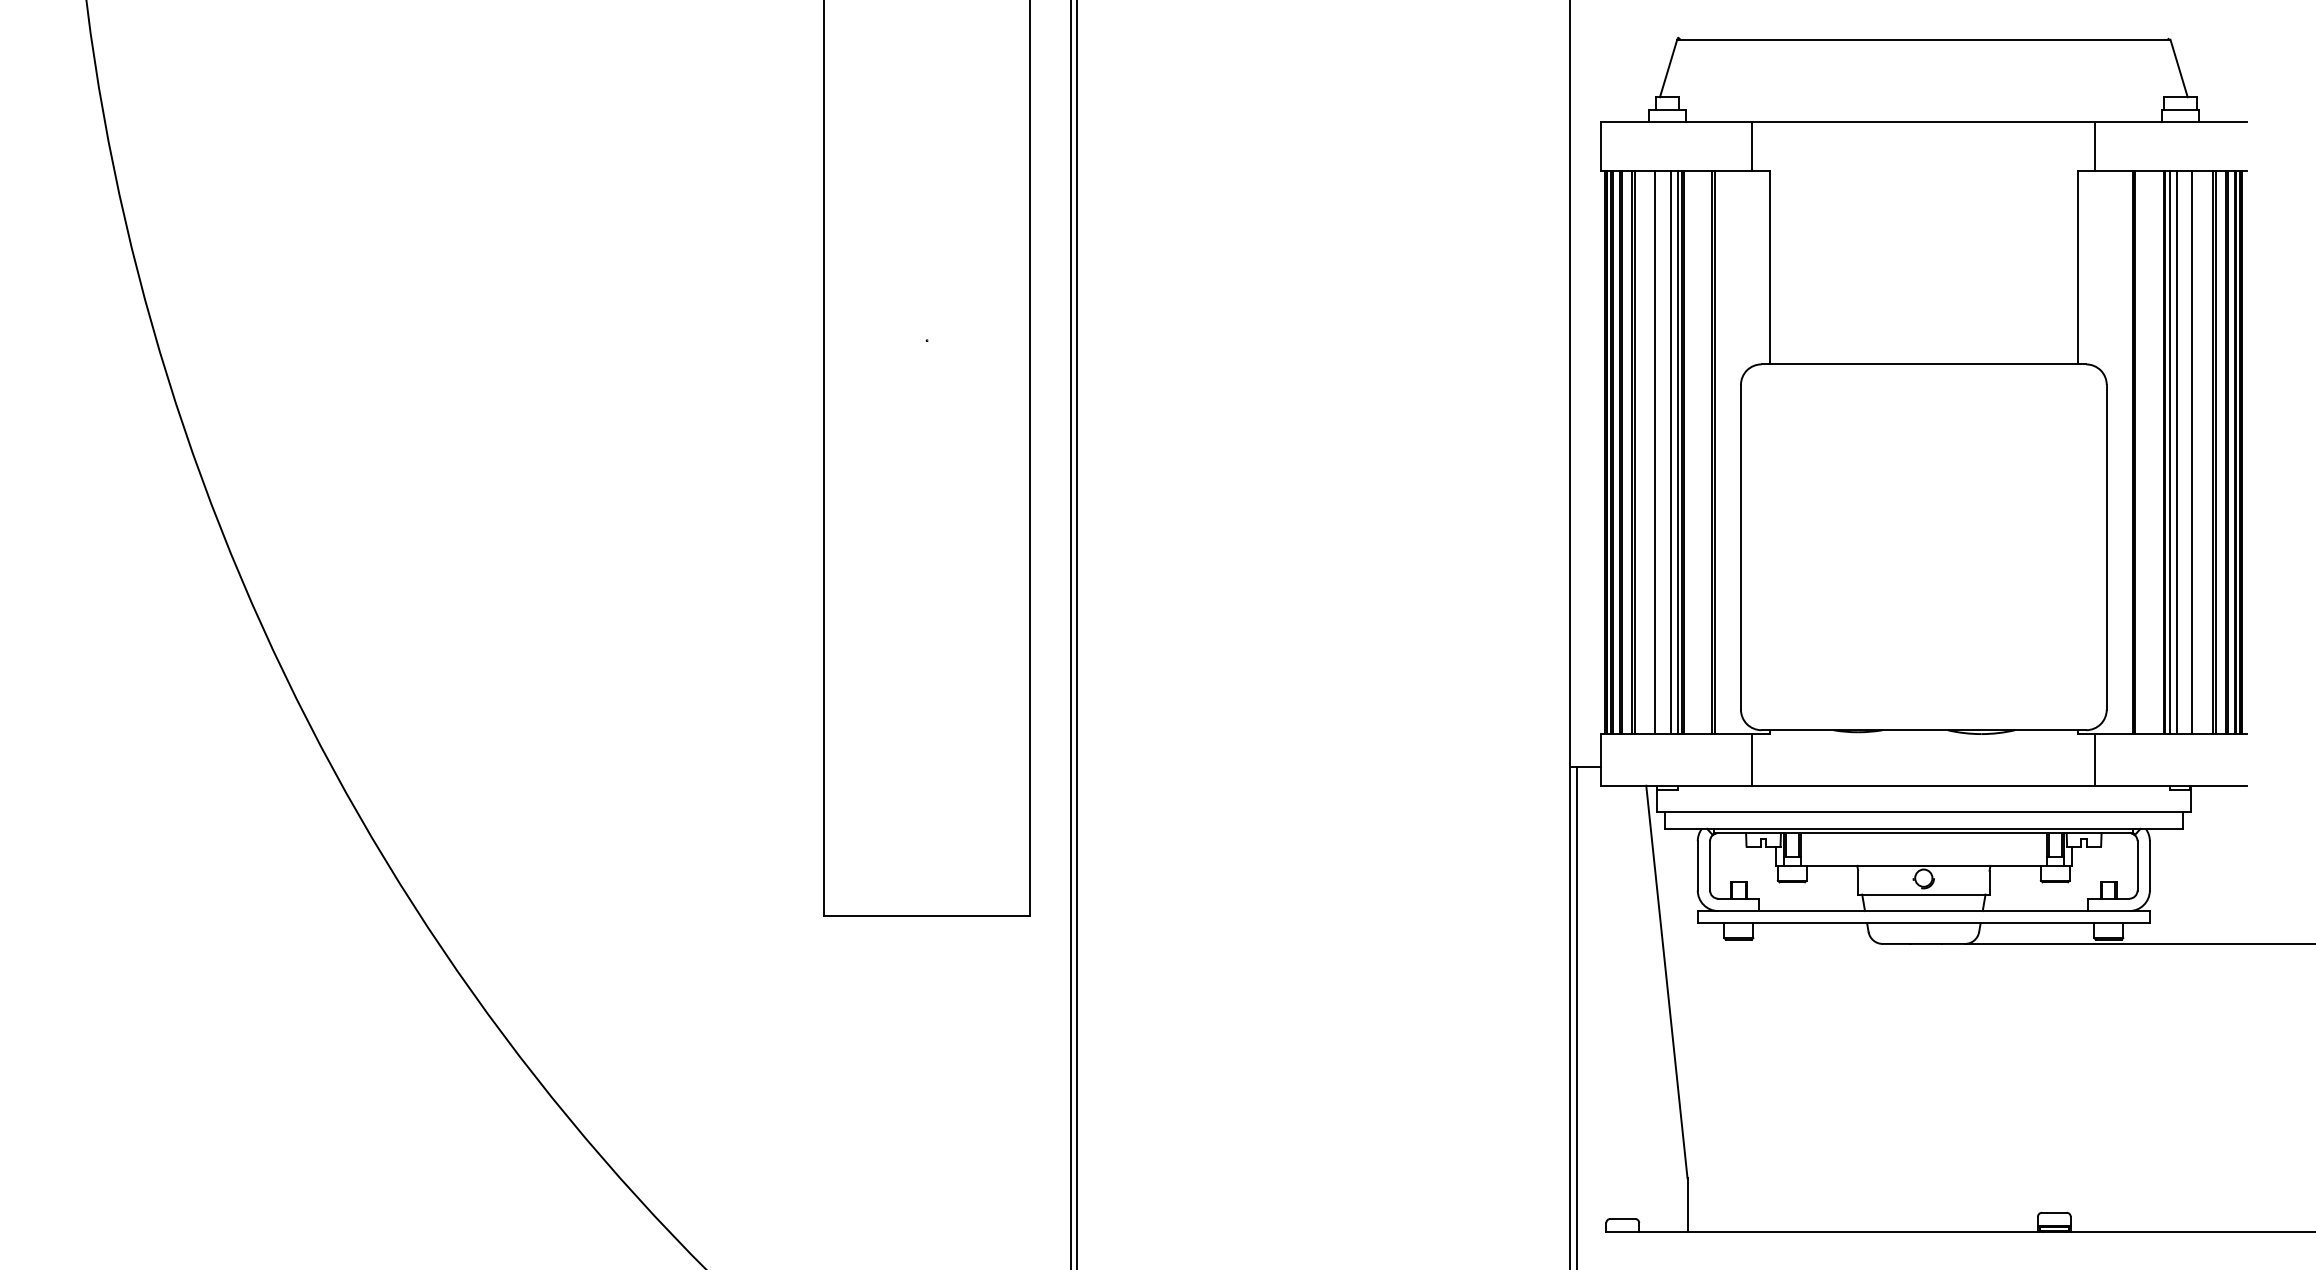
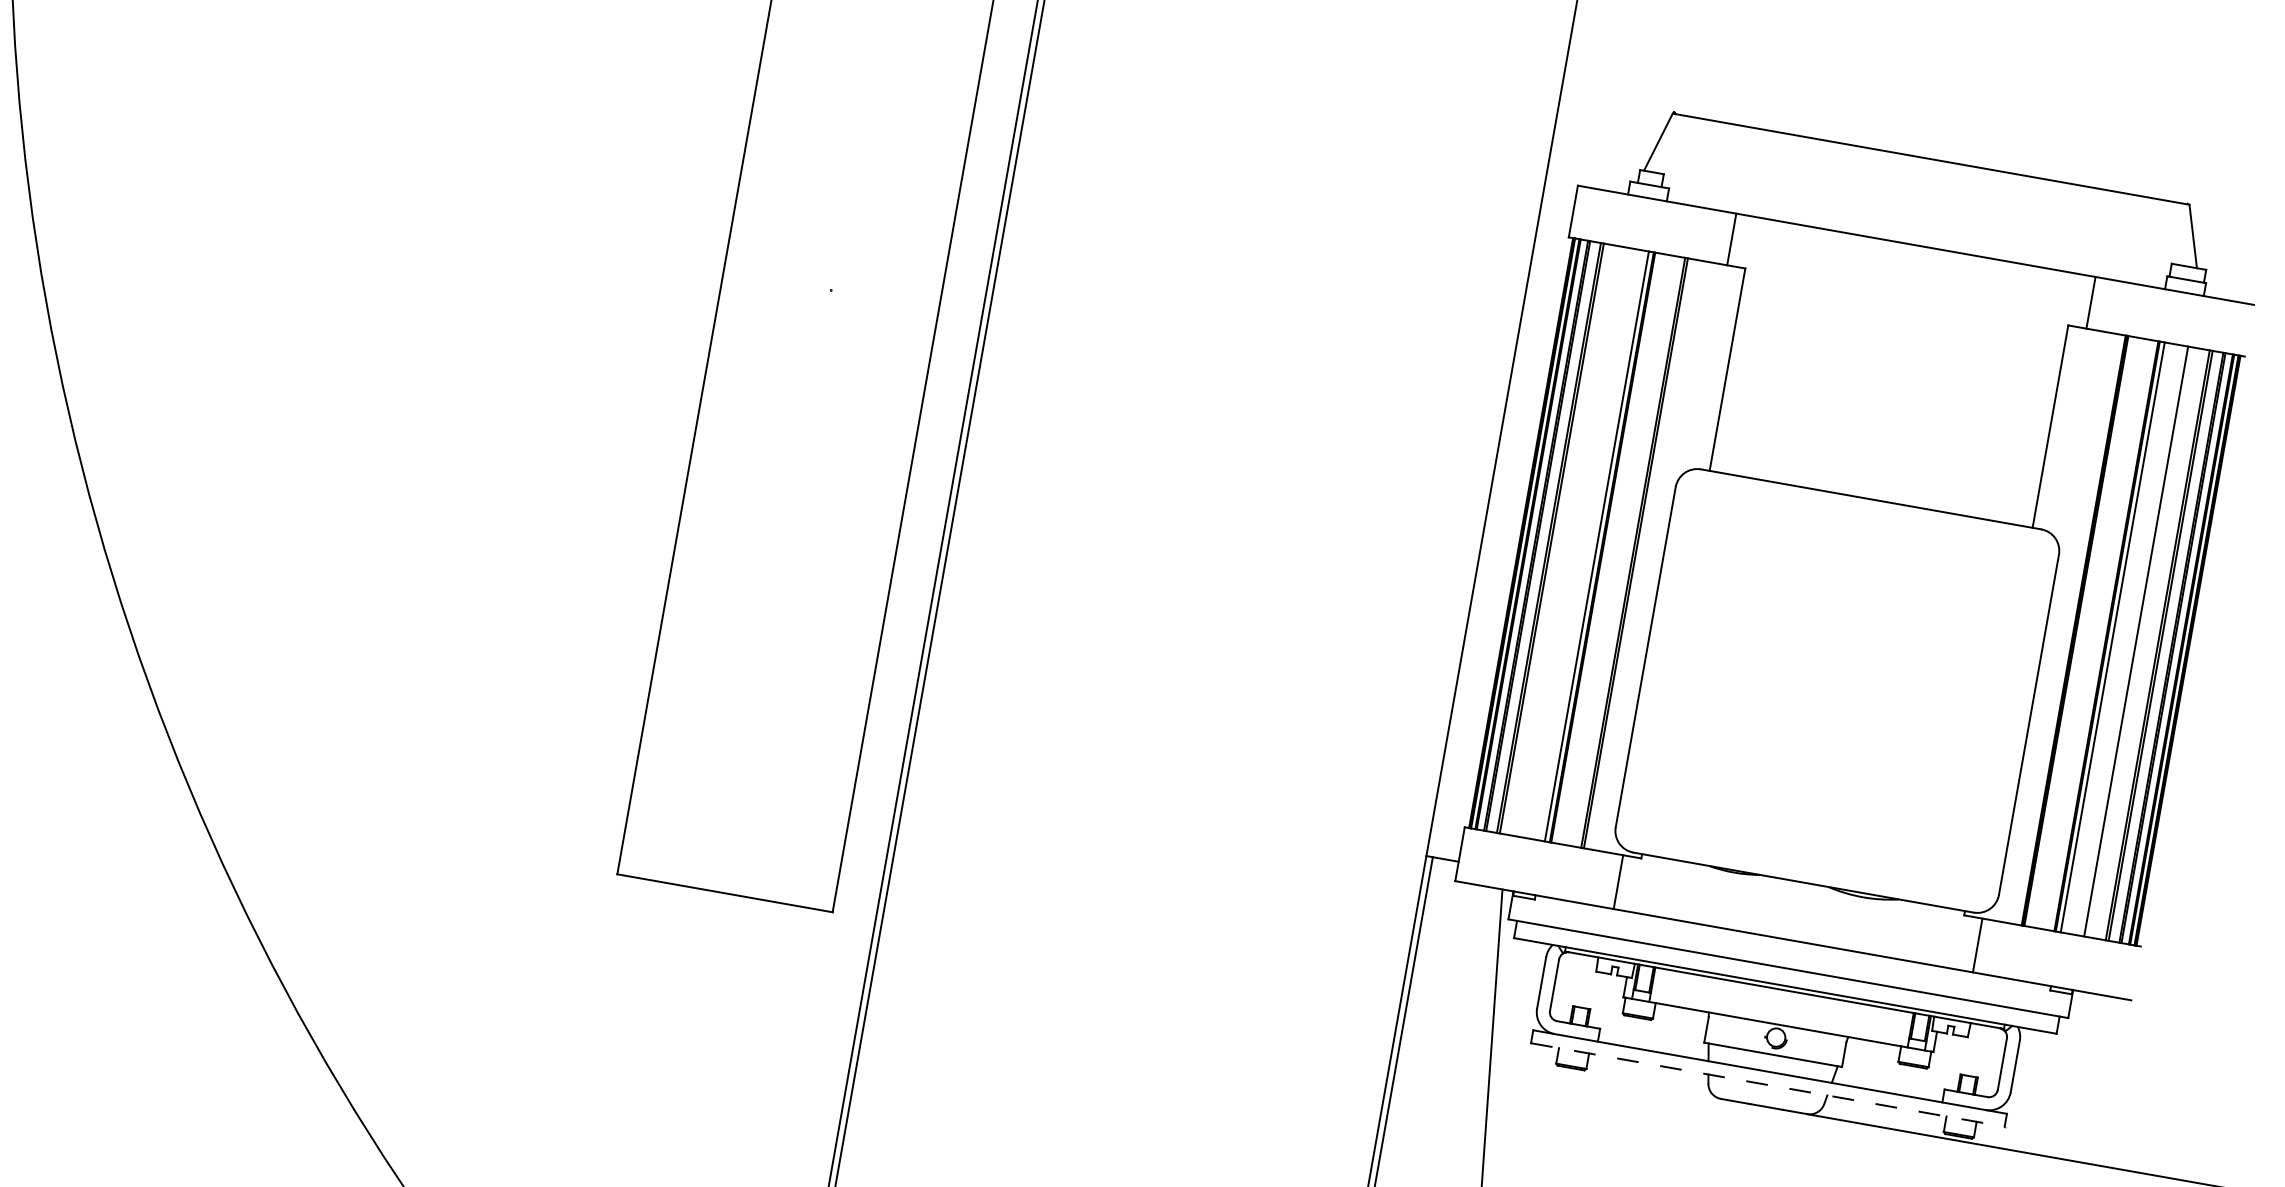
line: (1655, 452) -> (1573, 542), removed
line: (1671, 452) -> (1590, 545), removed
line: (2176, 452) -> (2119, 638), removed
line: (1924, 923) -> (1768, 1085), solid -> dashed

